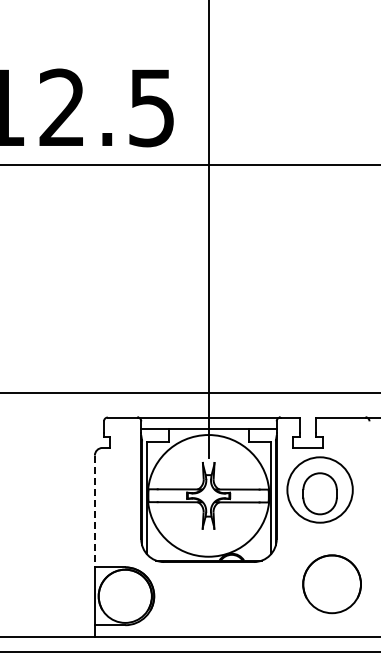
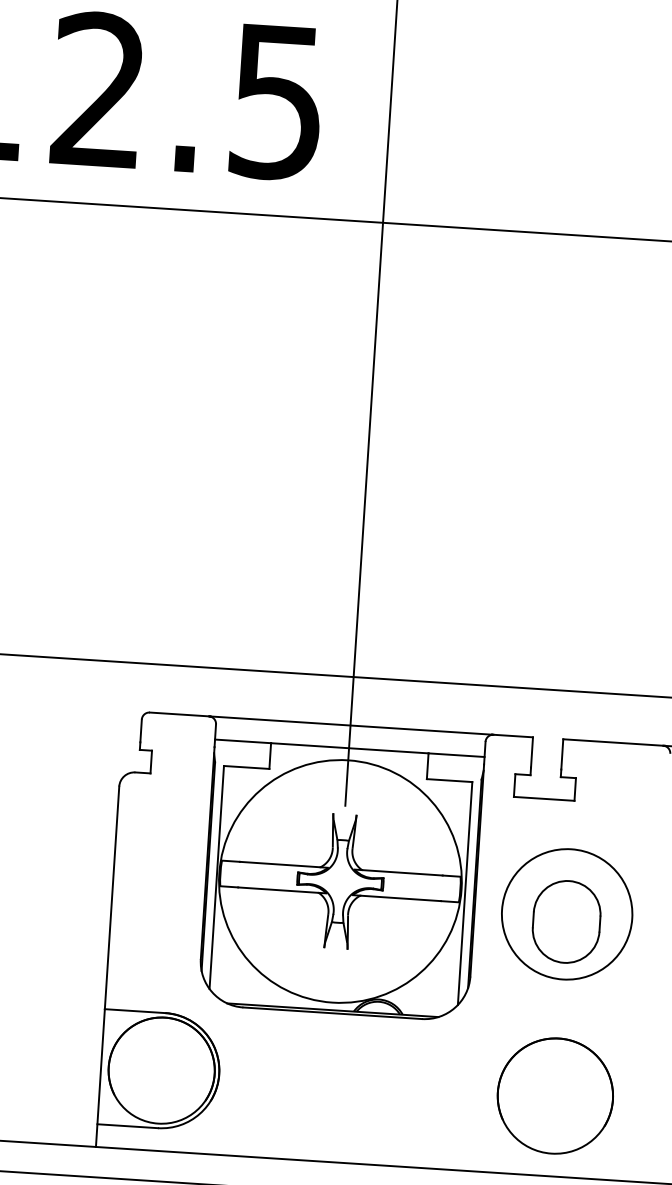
part: (319, 489) -> (566, 913), moved
line: (94, 511) -> (111, 897), dashed -> solid
part: (331, 584) -> (554, 1096), moved

